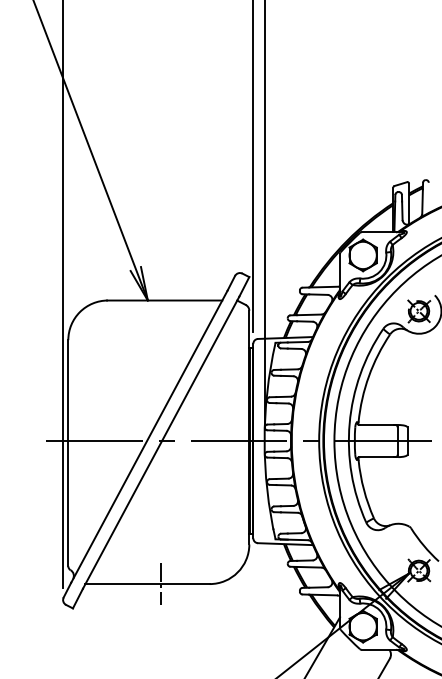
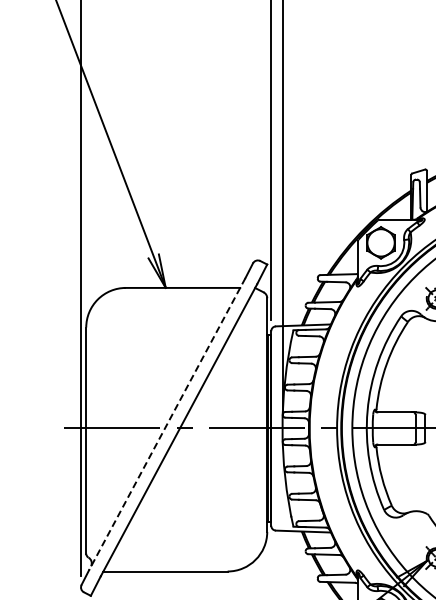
line: (149, 436) -> (167, 423), solid -> dashed
line: (161, 583) -> (179, 570), removed

